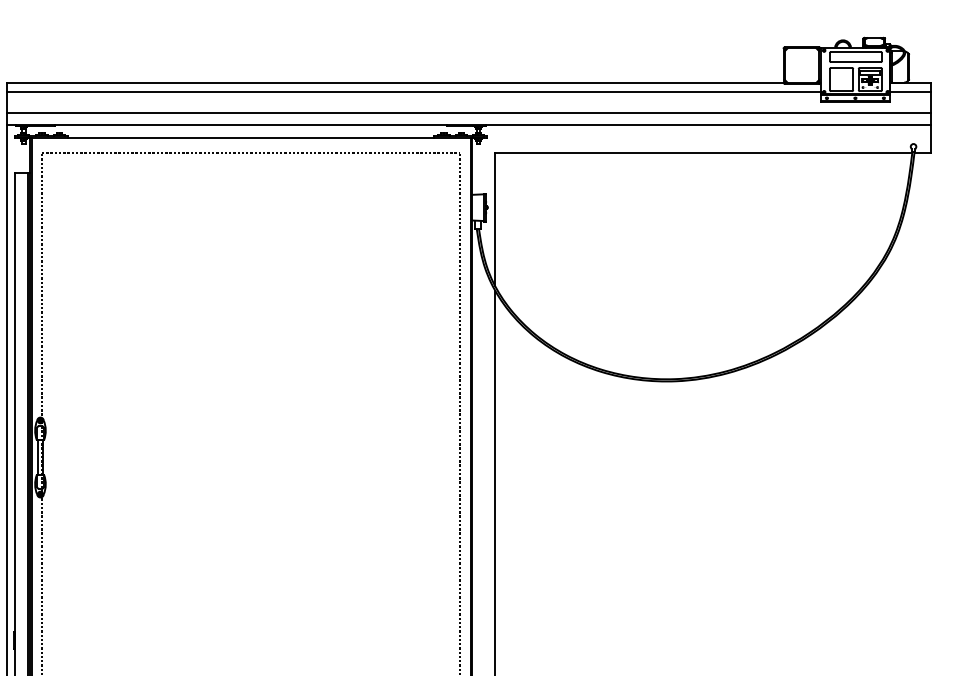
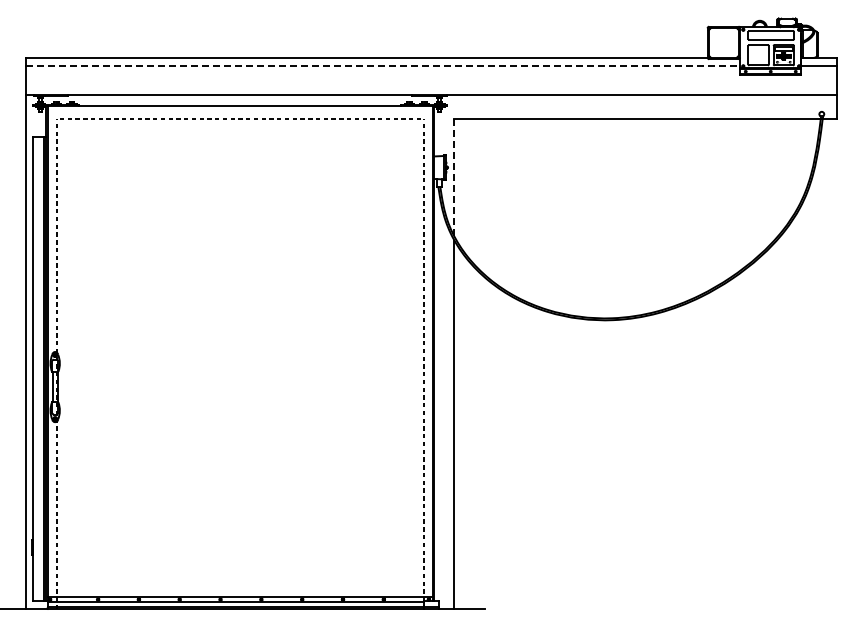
line: (414, 91) -> (383, 65), solid -> dashed
line: (469, 112) -> (431, 84), removed
line: (495, 218) -> (454, 177), solid -> dashed

